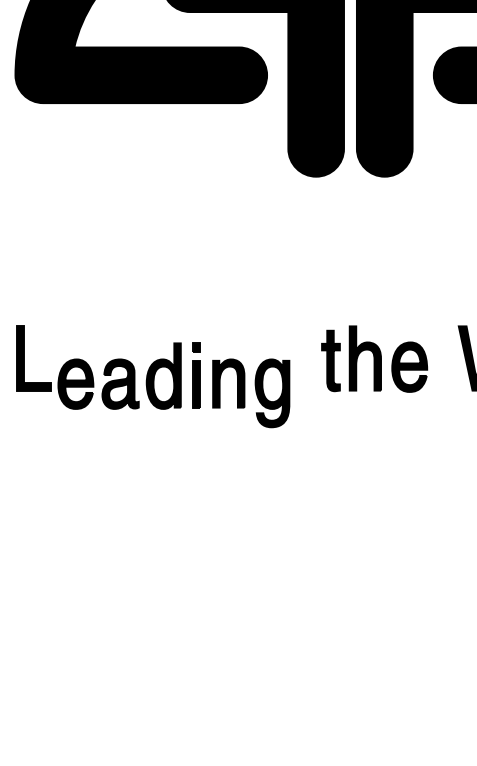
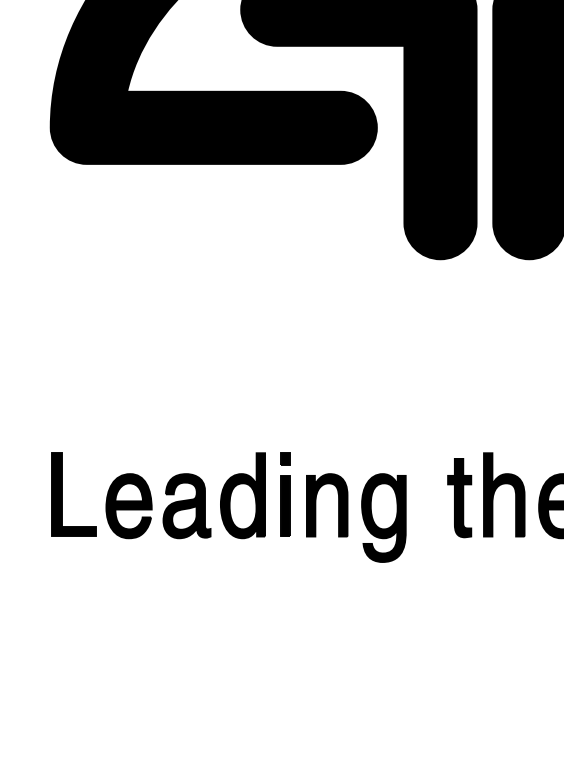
part: (173, 385) -> (255, 507), moved

